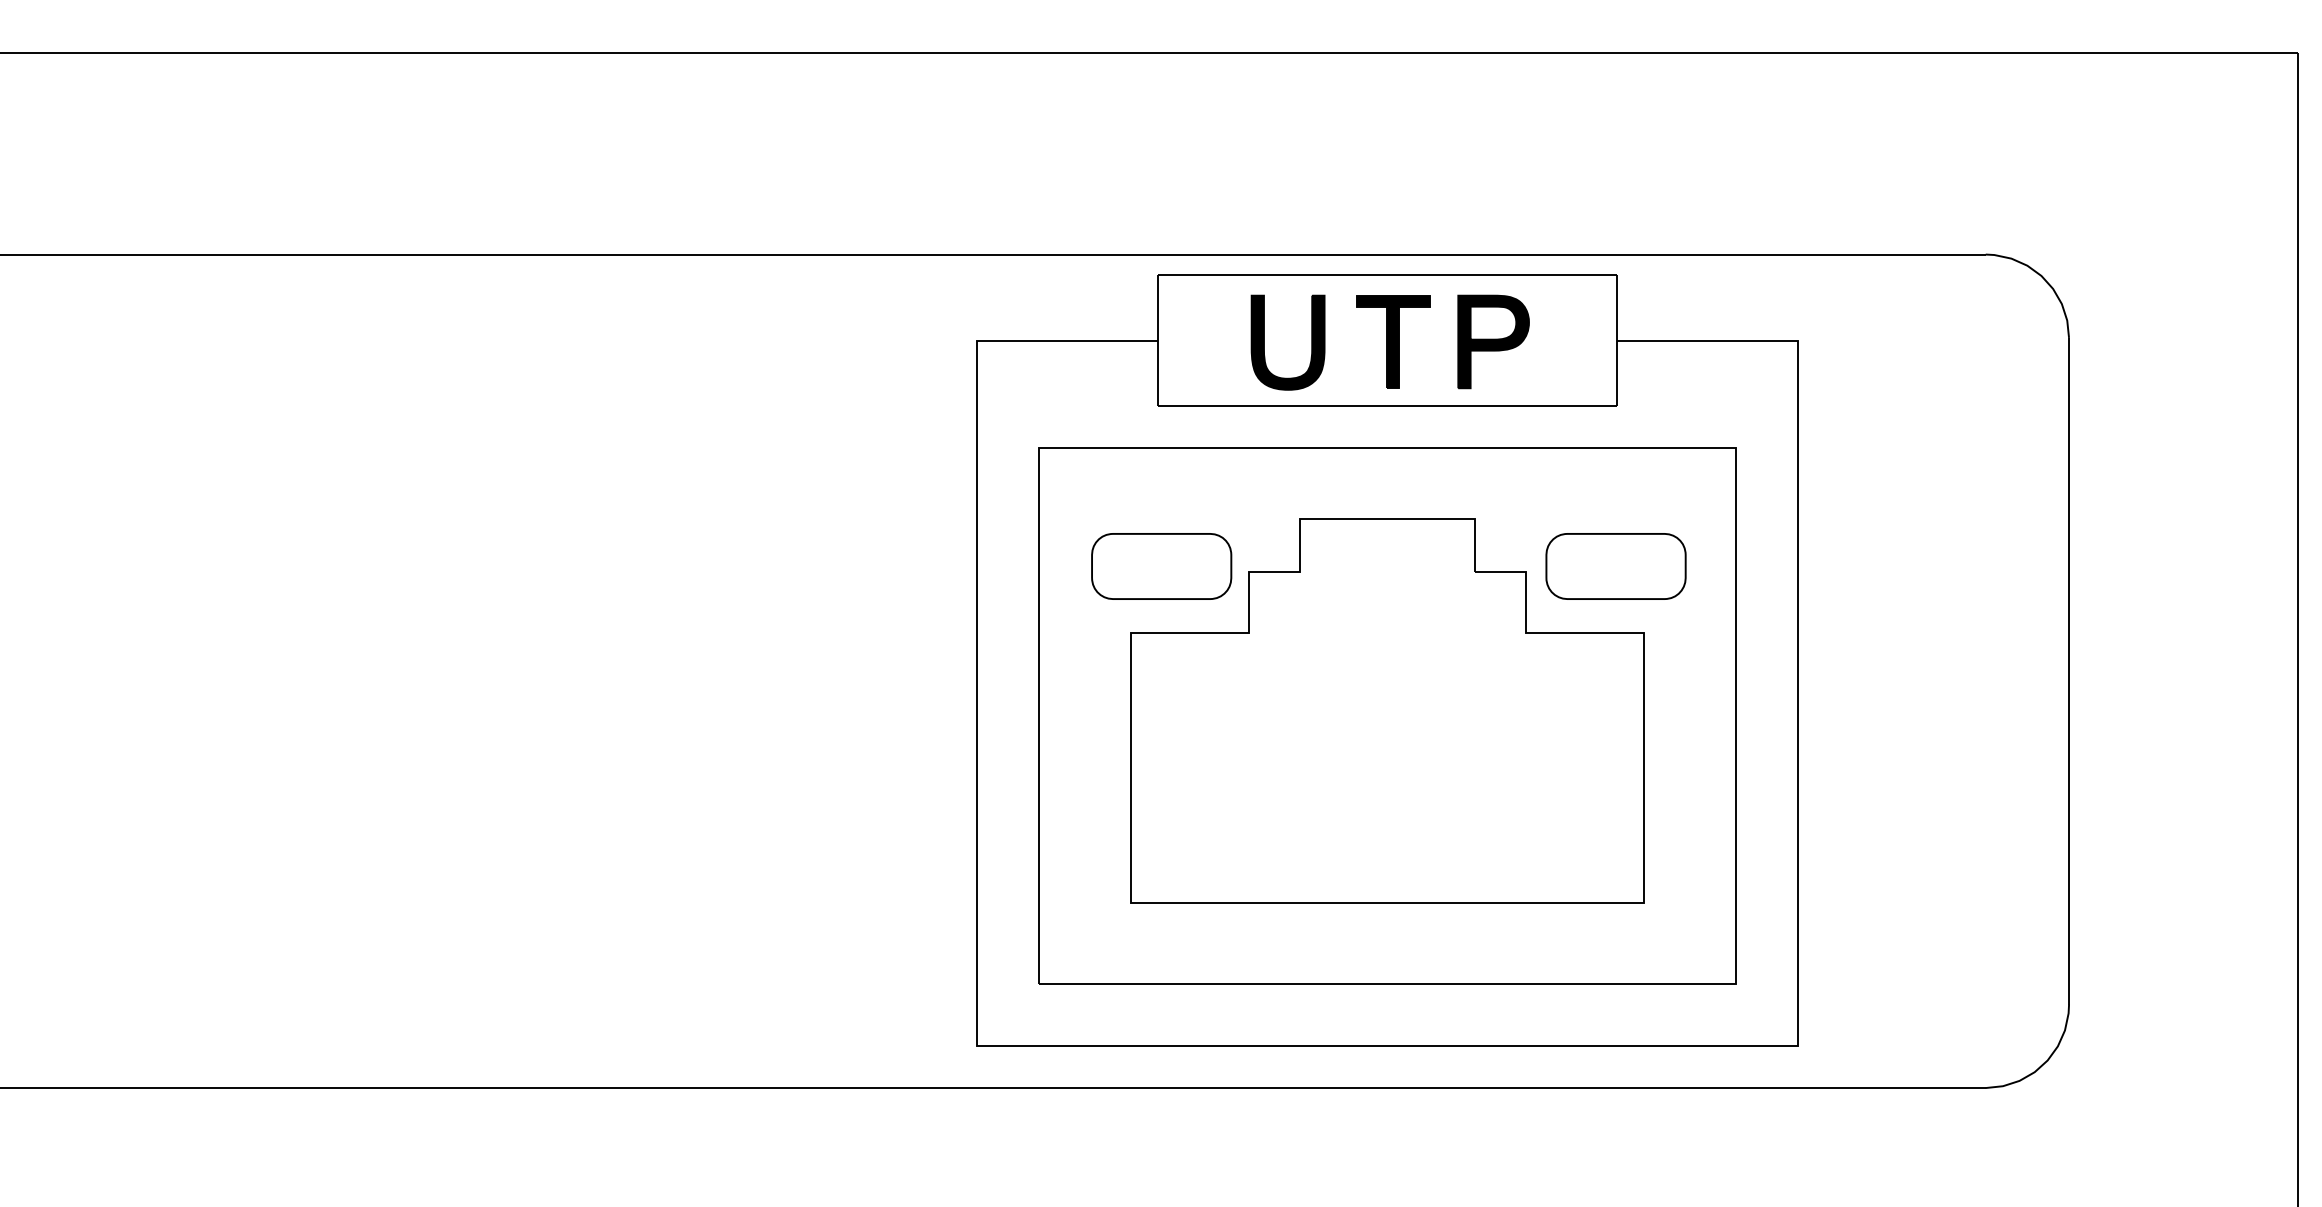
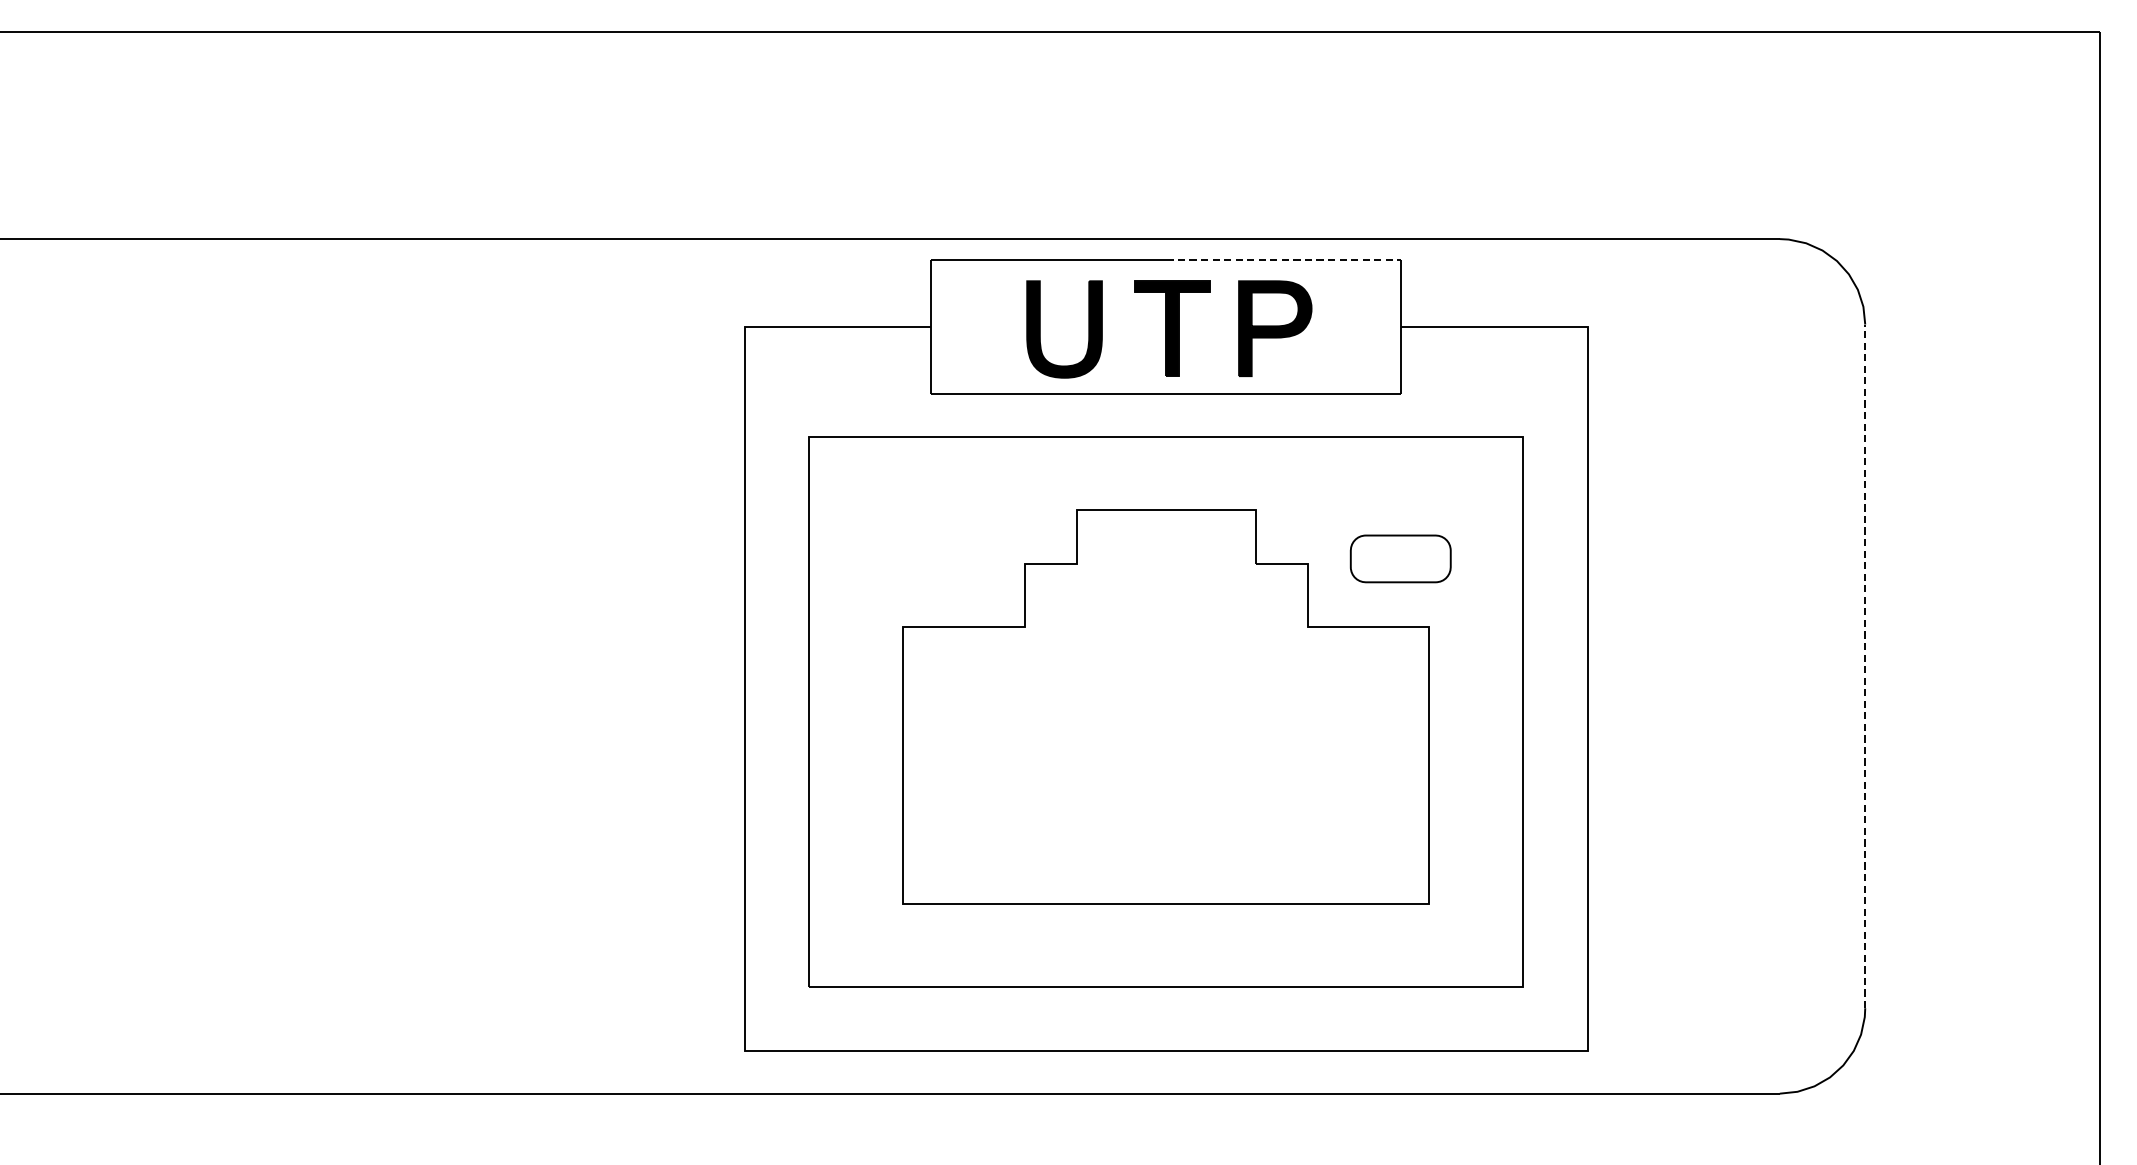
line: (1501, 275) -> (1283, 260), solid -> dashed
part: (1161, 566) -> (934, 558), removed
part: (1615, 566) -> (1400, 558), size x0.7
line: (2069, 670) -> (1865, 665), solid -> dashed

